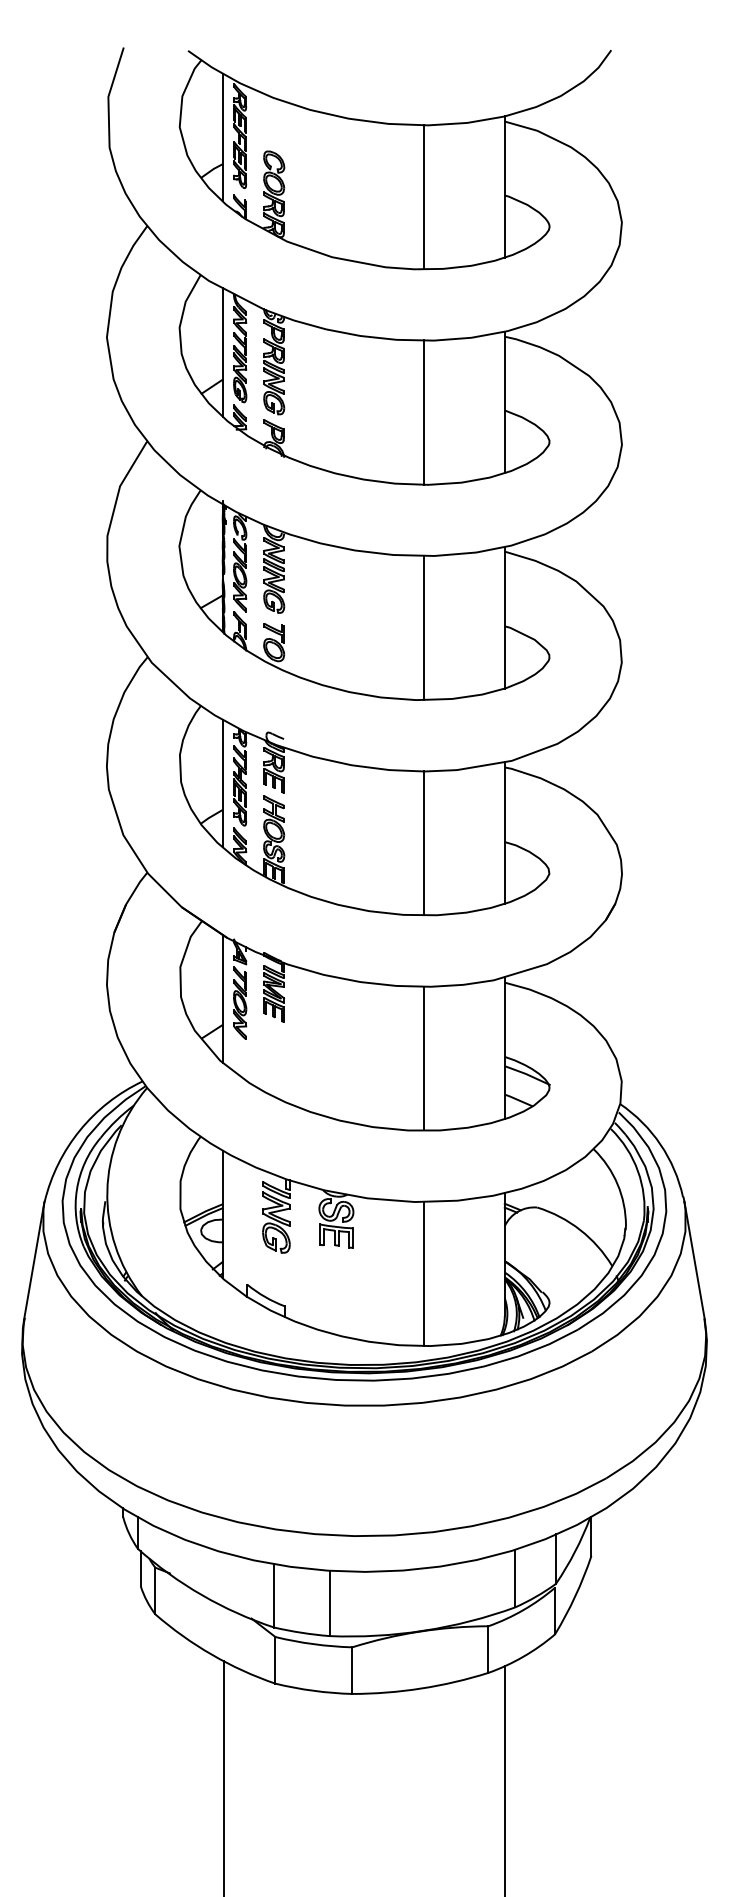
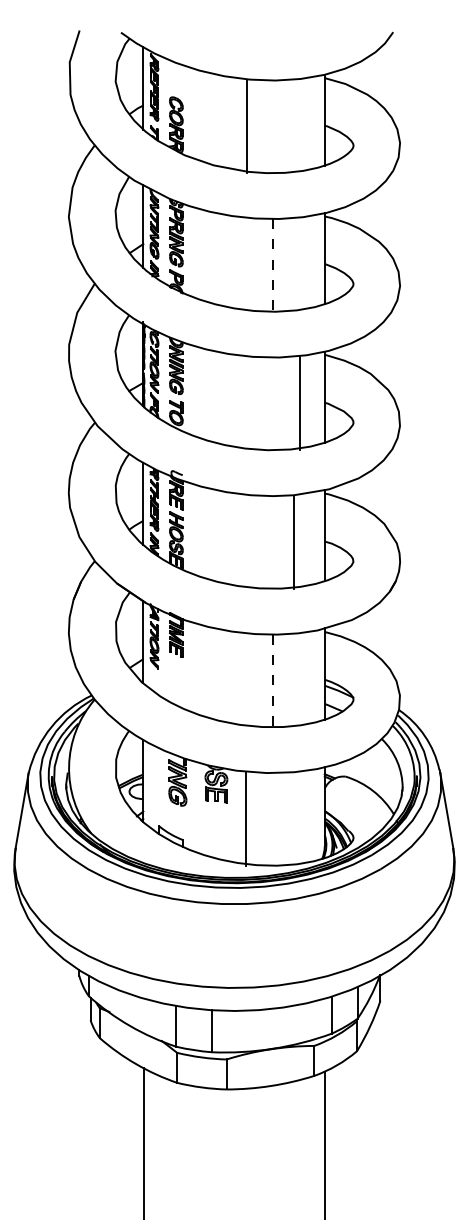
line: (423, 196) -> (246, 126), moved
line: (423, 412) -> (272, 265), solid -> dashed
line: (423, 627) -> (299, 403), moved
line: (423, 843) -> (293, 542), moved
line: (423, 1059) -> (272, 681), solid -> dashed
line: (423, 1272) -> (245, 818), moved

